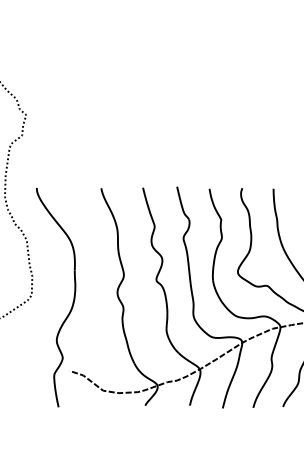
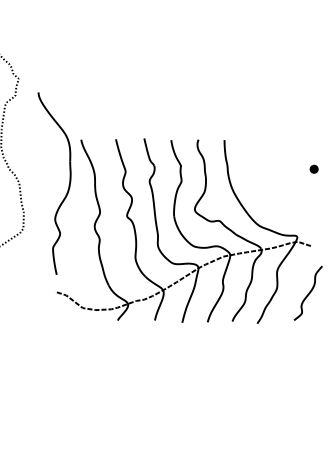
part: (72, 299) -> (68, 185), moved

